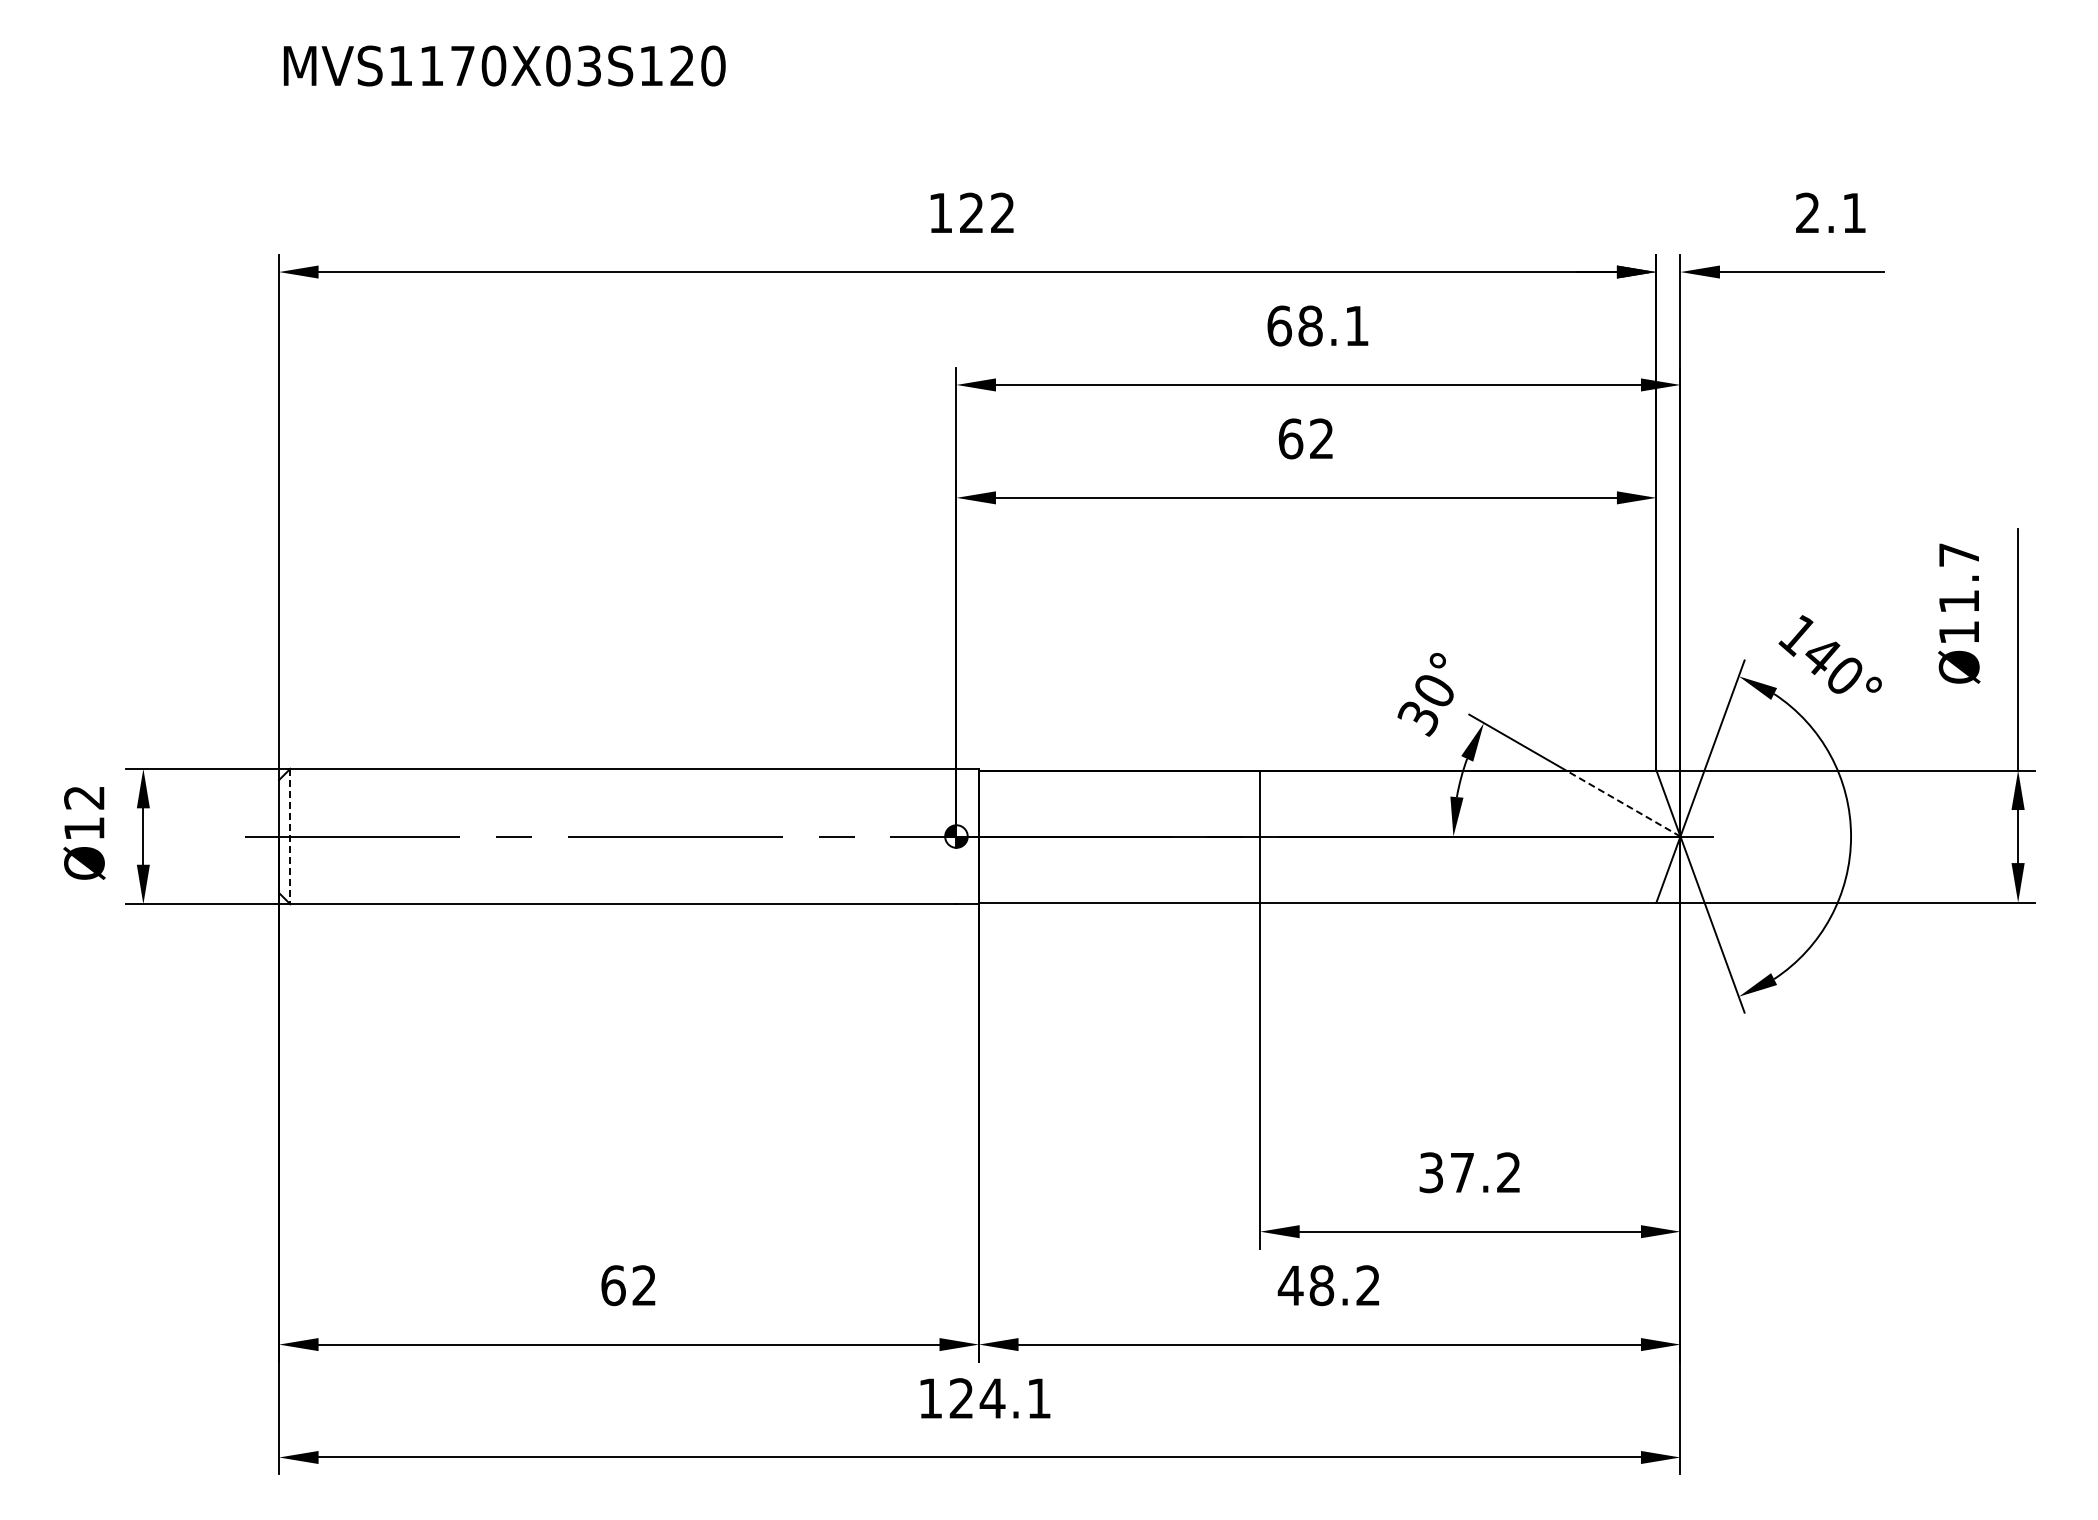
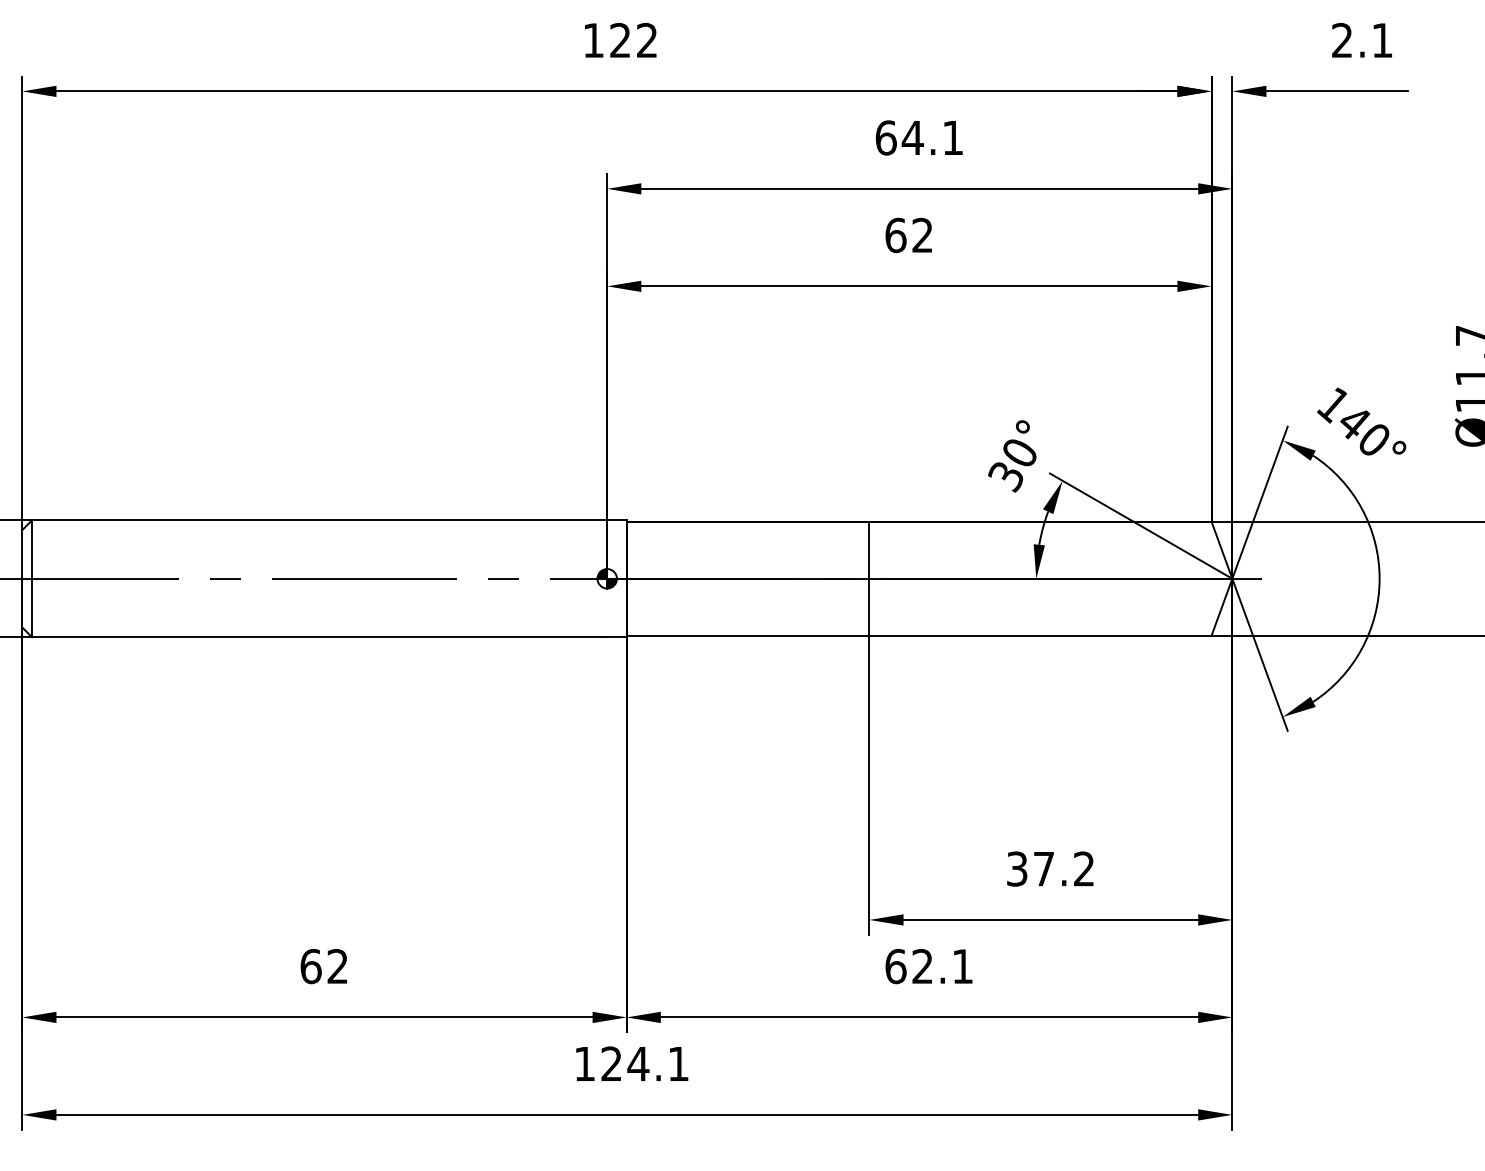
text: (1310, 325) -> (912, 137), 68.1 -> 64.1
line: (1622, 803) -> (1182, 550), dashed -> solid
line: (290, 836) -> (32, 578), dashed -> solid
text: (1328, 1285) -> (928, 966), 48.2 -> 62.1

